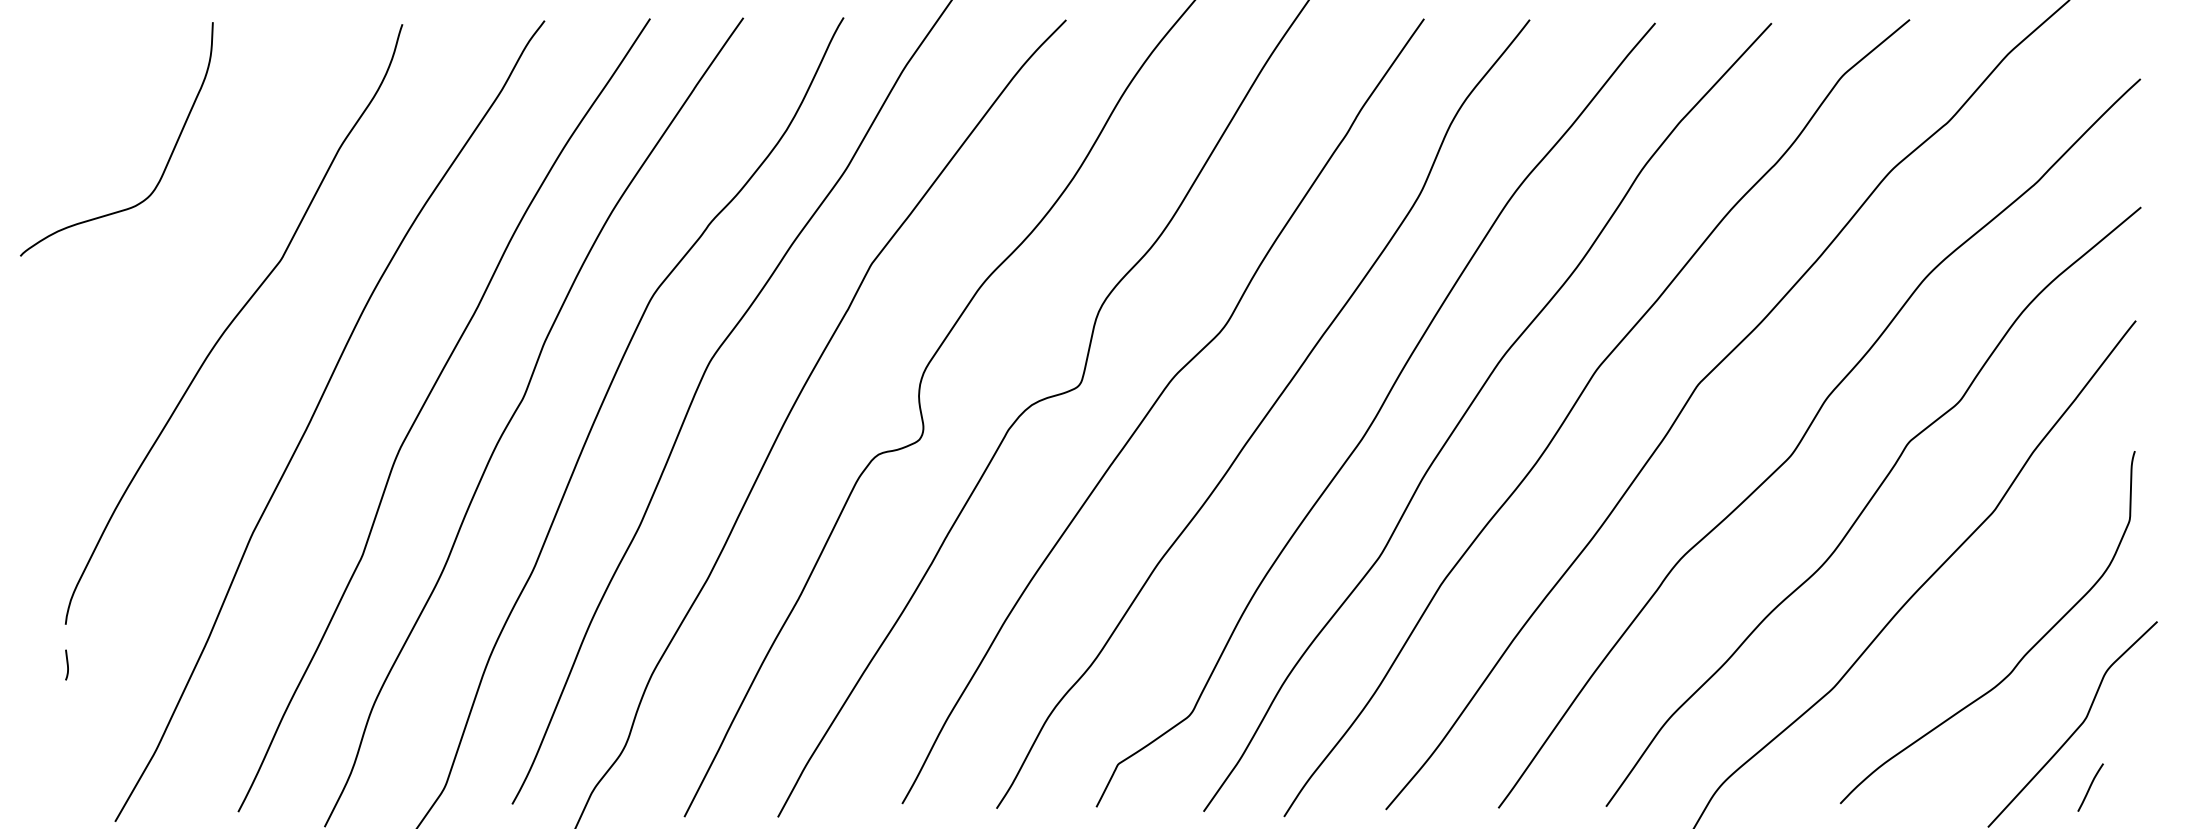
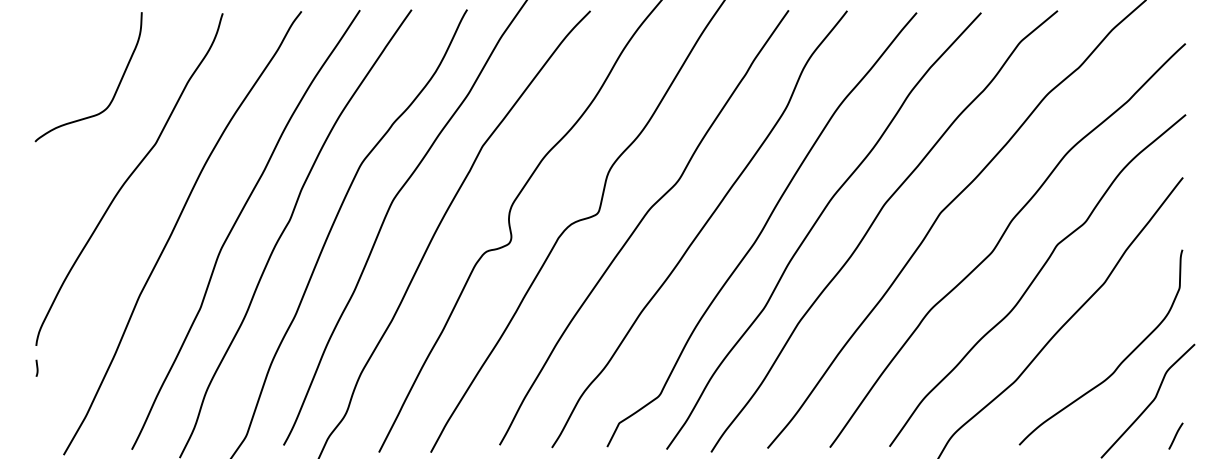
curve: (165, 163) -> (115, 90), moved
line: (2089, 786) -> (1175, 435), moved

